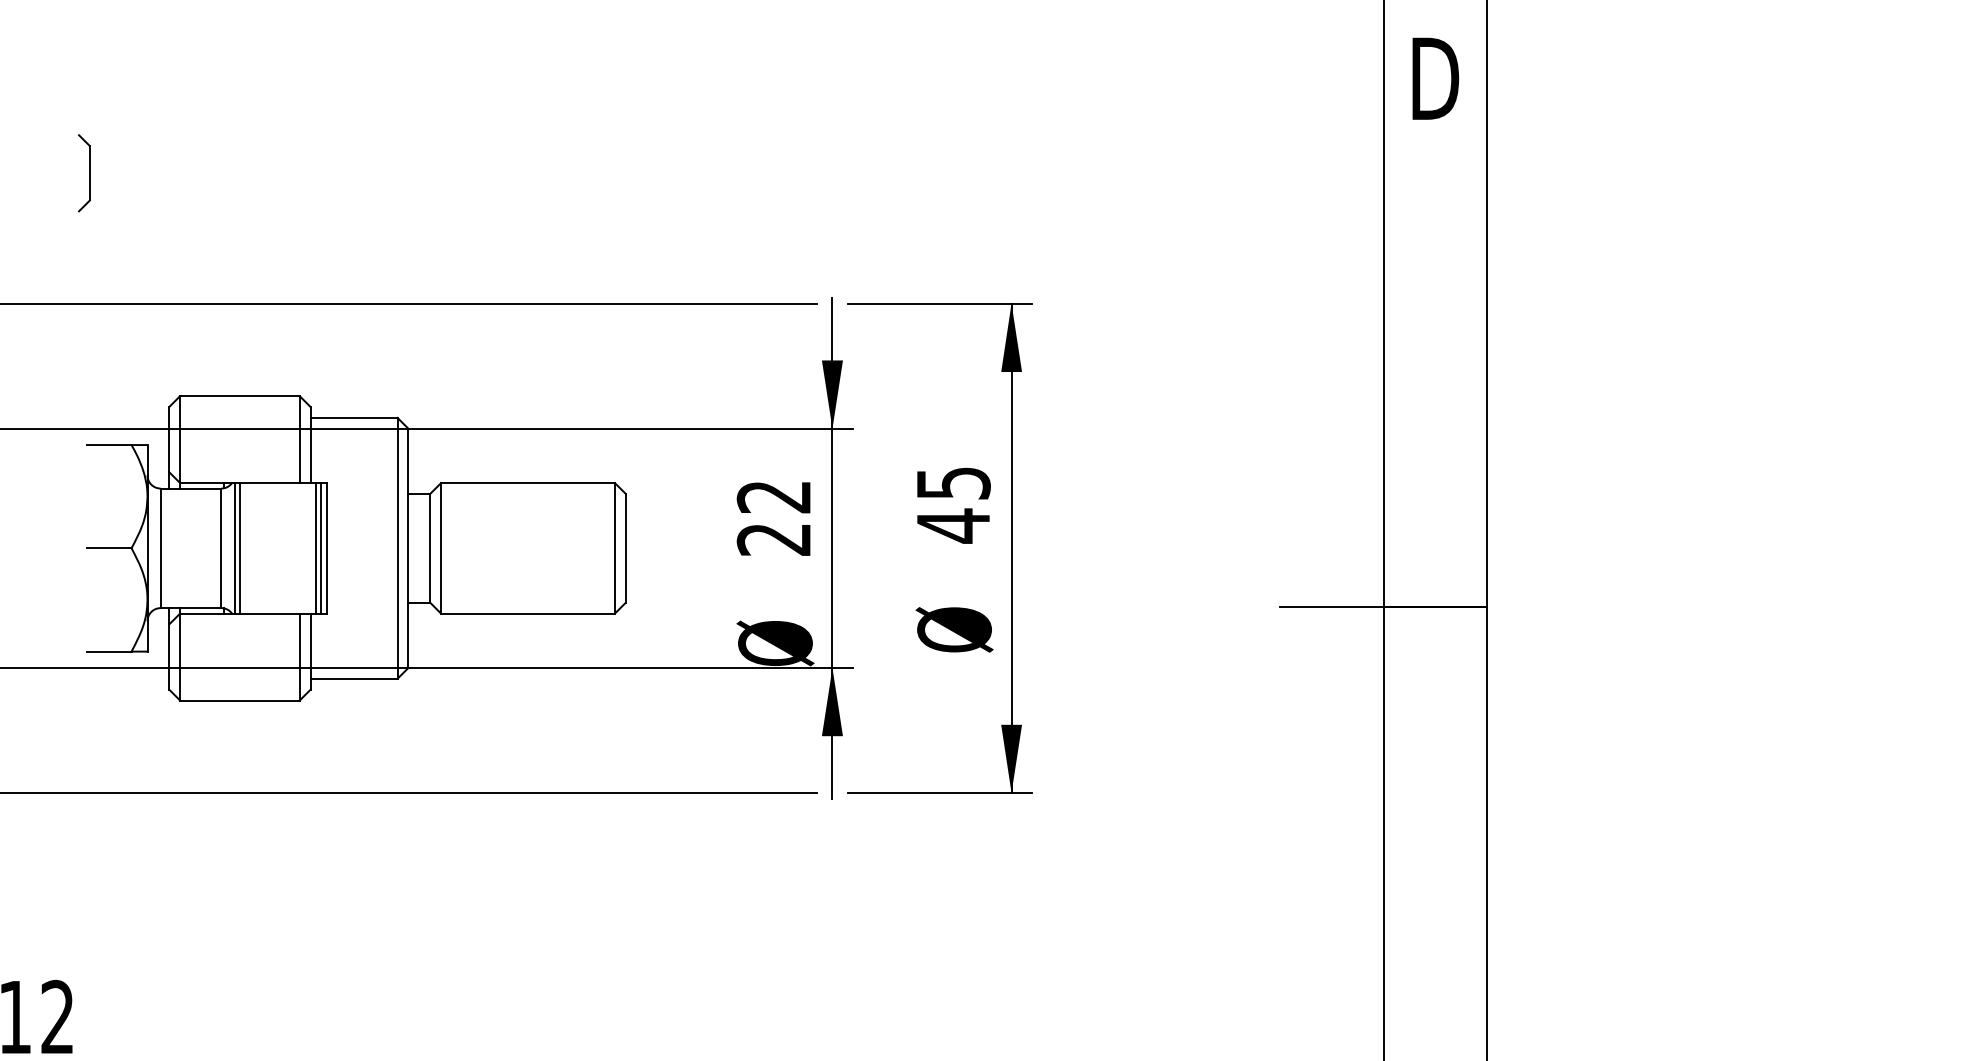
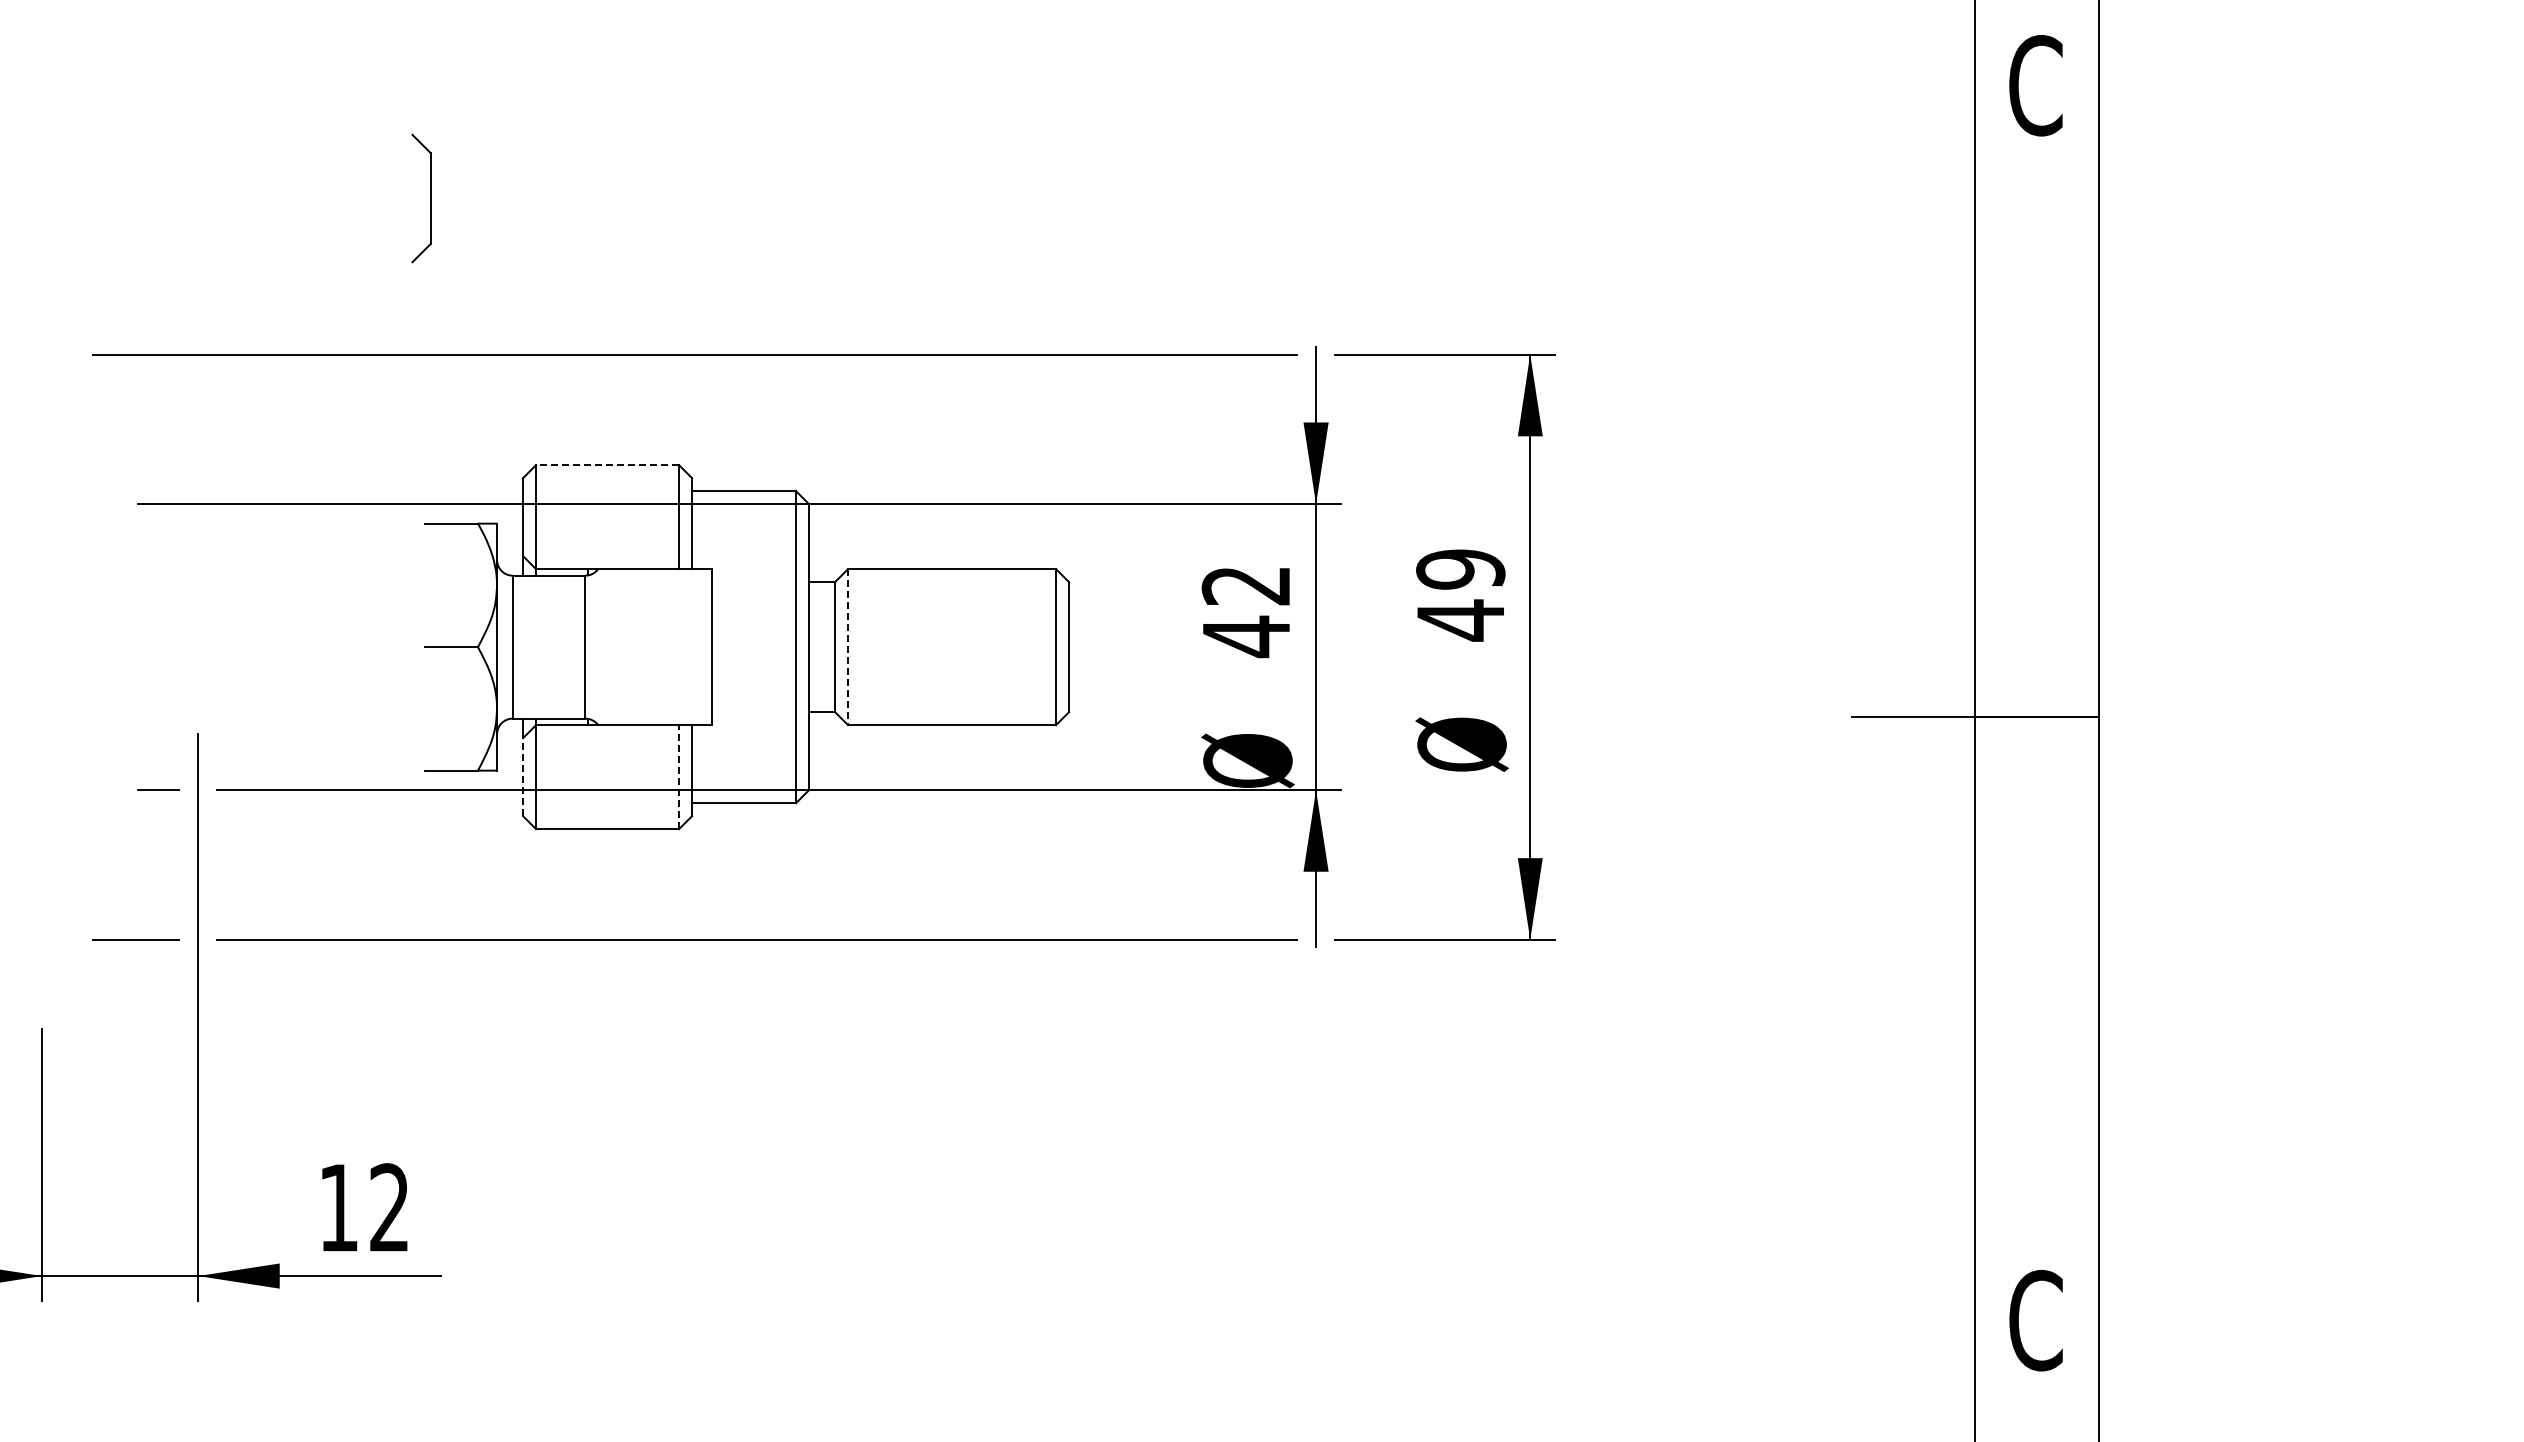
text: (1435, 78) -> (2037, 85), D -> C
part: (84, 173) -> (421, 198), size x1.4
line: (239, 396) -> (607, 465), solid -> dashed
text: (953, 483) -> (1460, 569), 45 -> 49
text: (773, 539) -> (1245, 636), 22 -> 42
line: (234, 548) -> (601, 647), removed
line: (239, 548) -> (607, 647), removed
line: (315, 548) -> (698, 647), removed
line: (321, 548) -> (705, 647), removed
line: (441, 548) -> (848, 647), solid -> dashed
line: (169, 657) -> (523, 777), solid -> dashed
line: (300, 657) -> (679, 777), solid -> dashed

